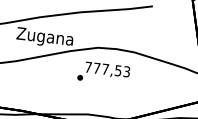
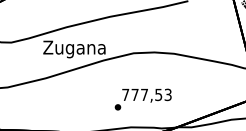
text: (103, 73) -> (142, 99), moved

